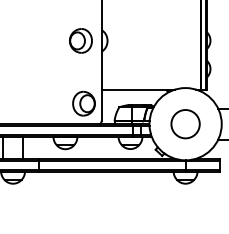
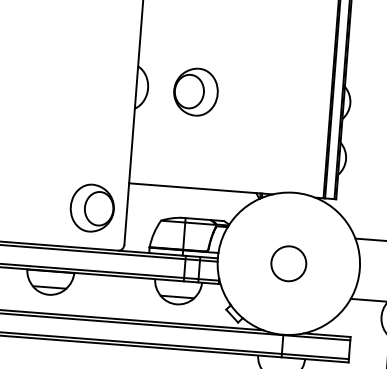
part: (80, 40) -> (195, 91), moved
circle: (185, 124) -> (288, 264), size x0.62

